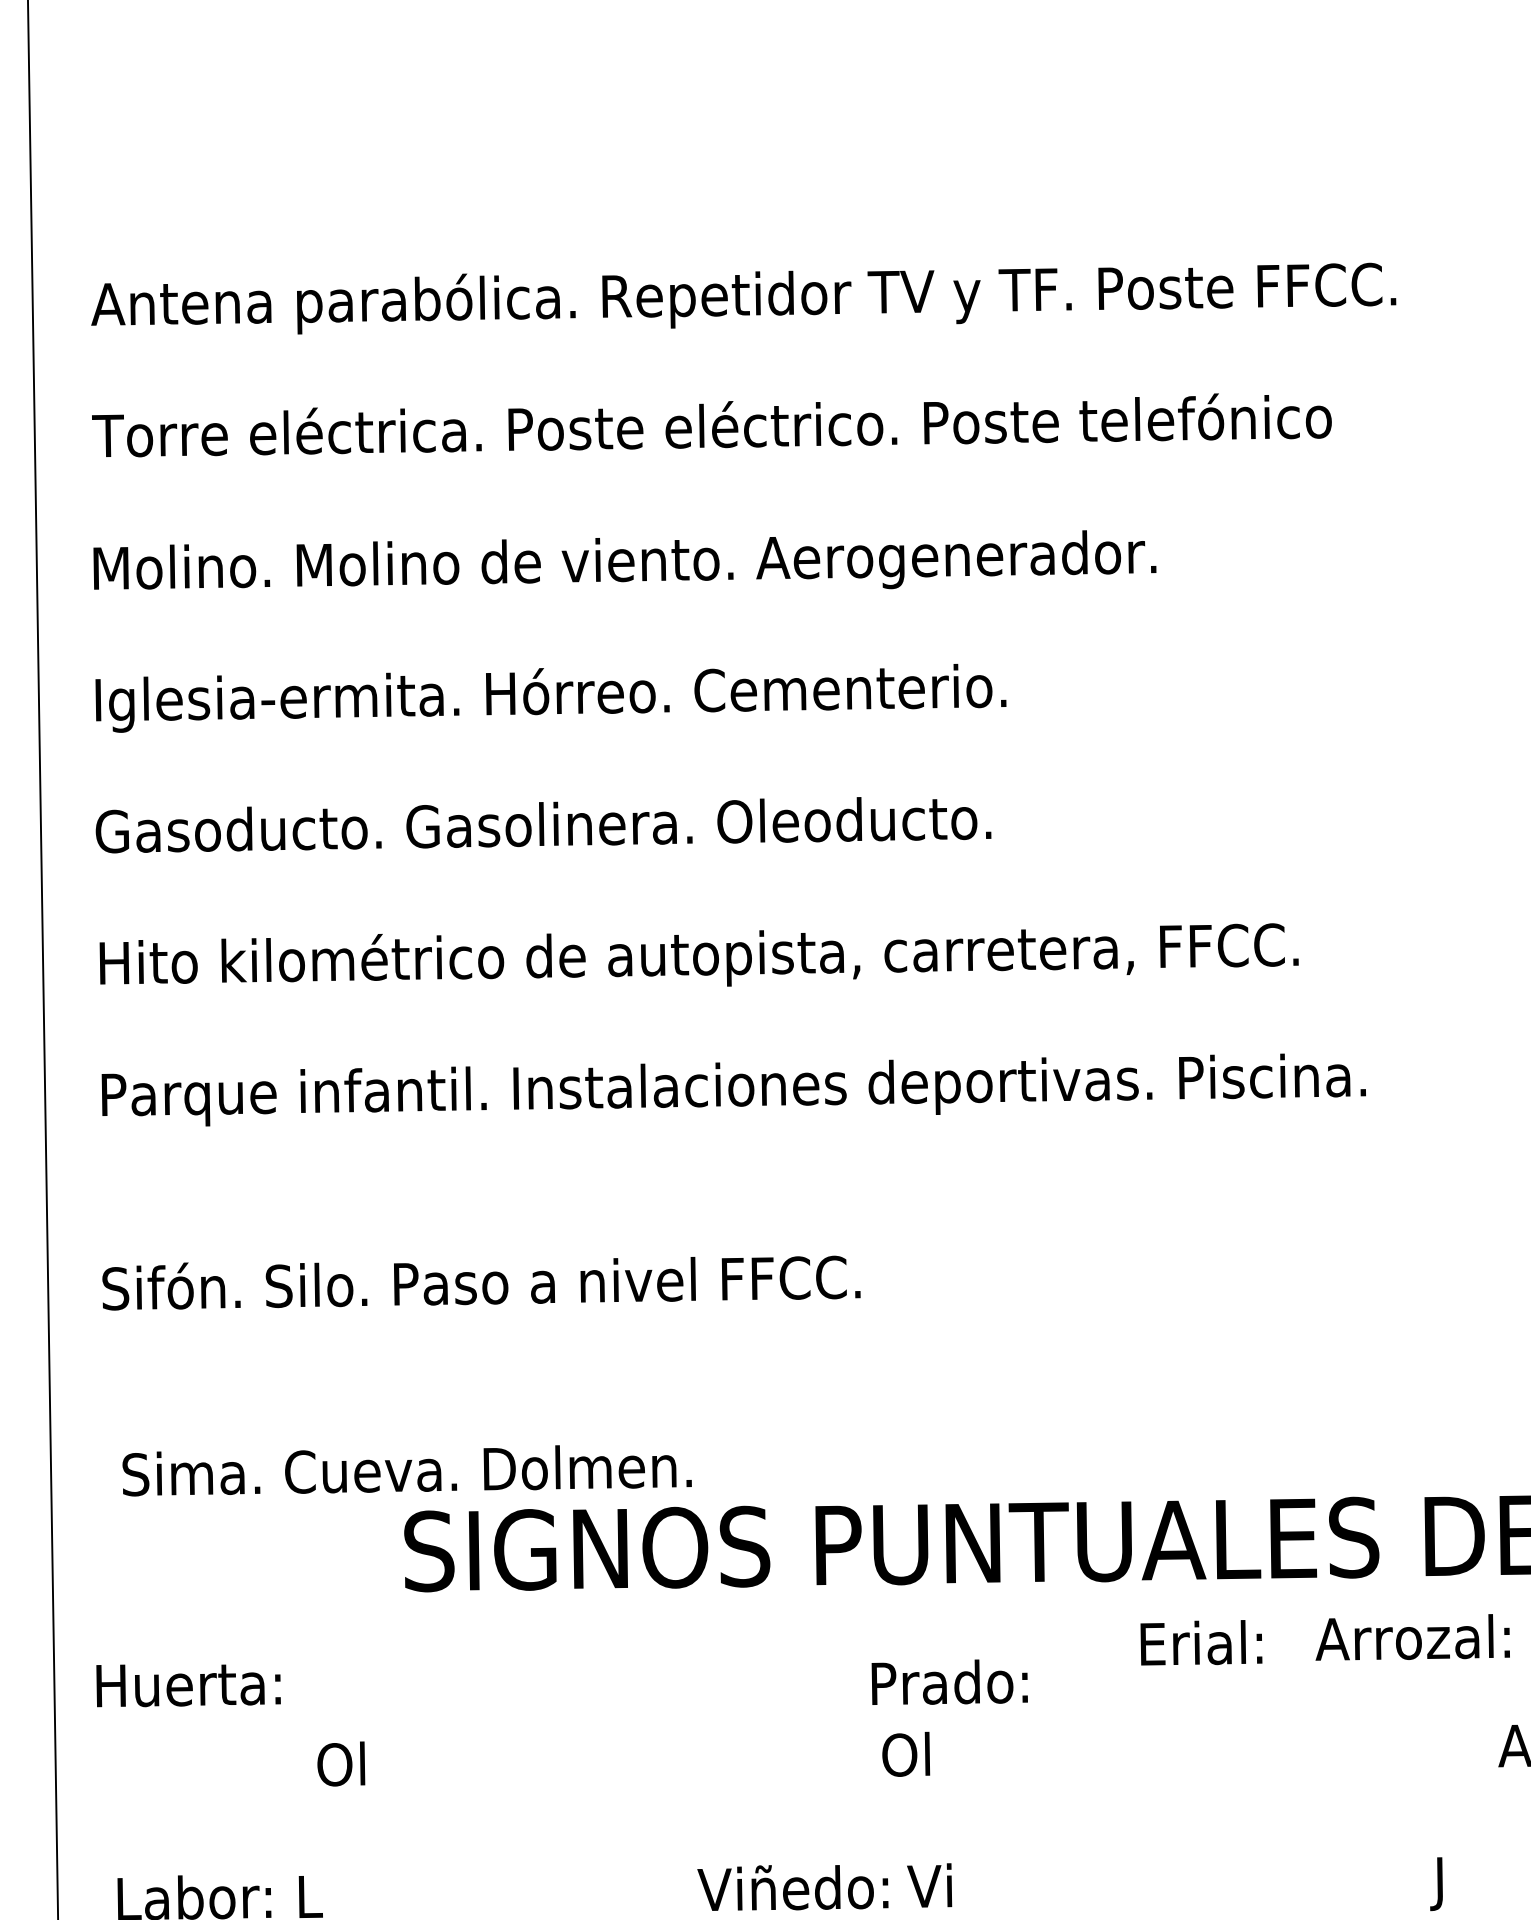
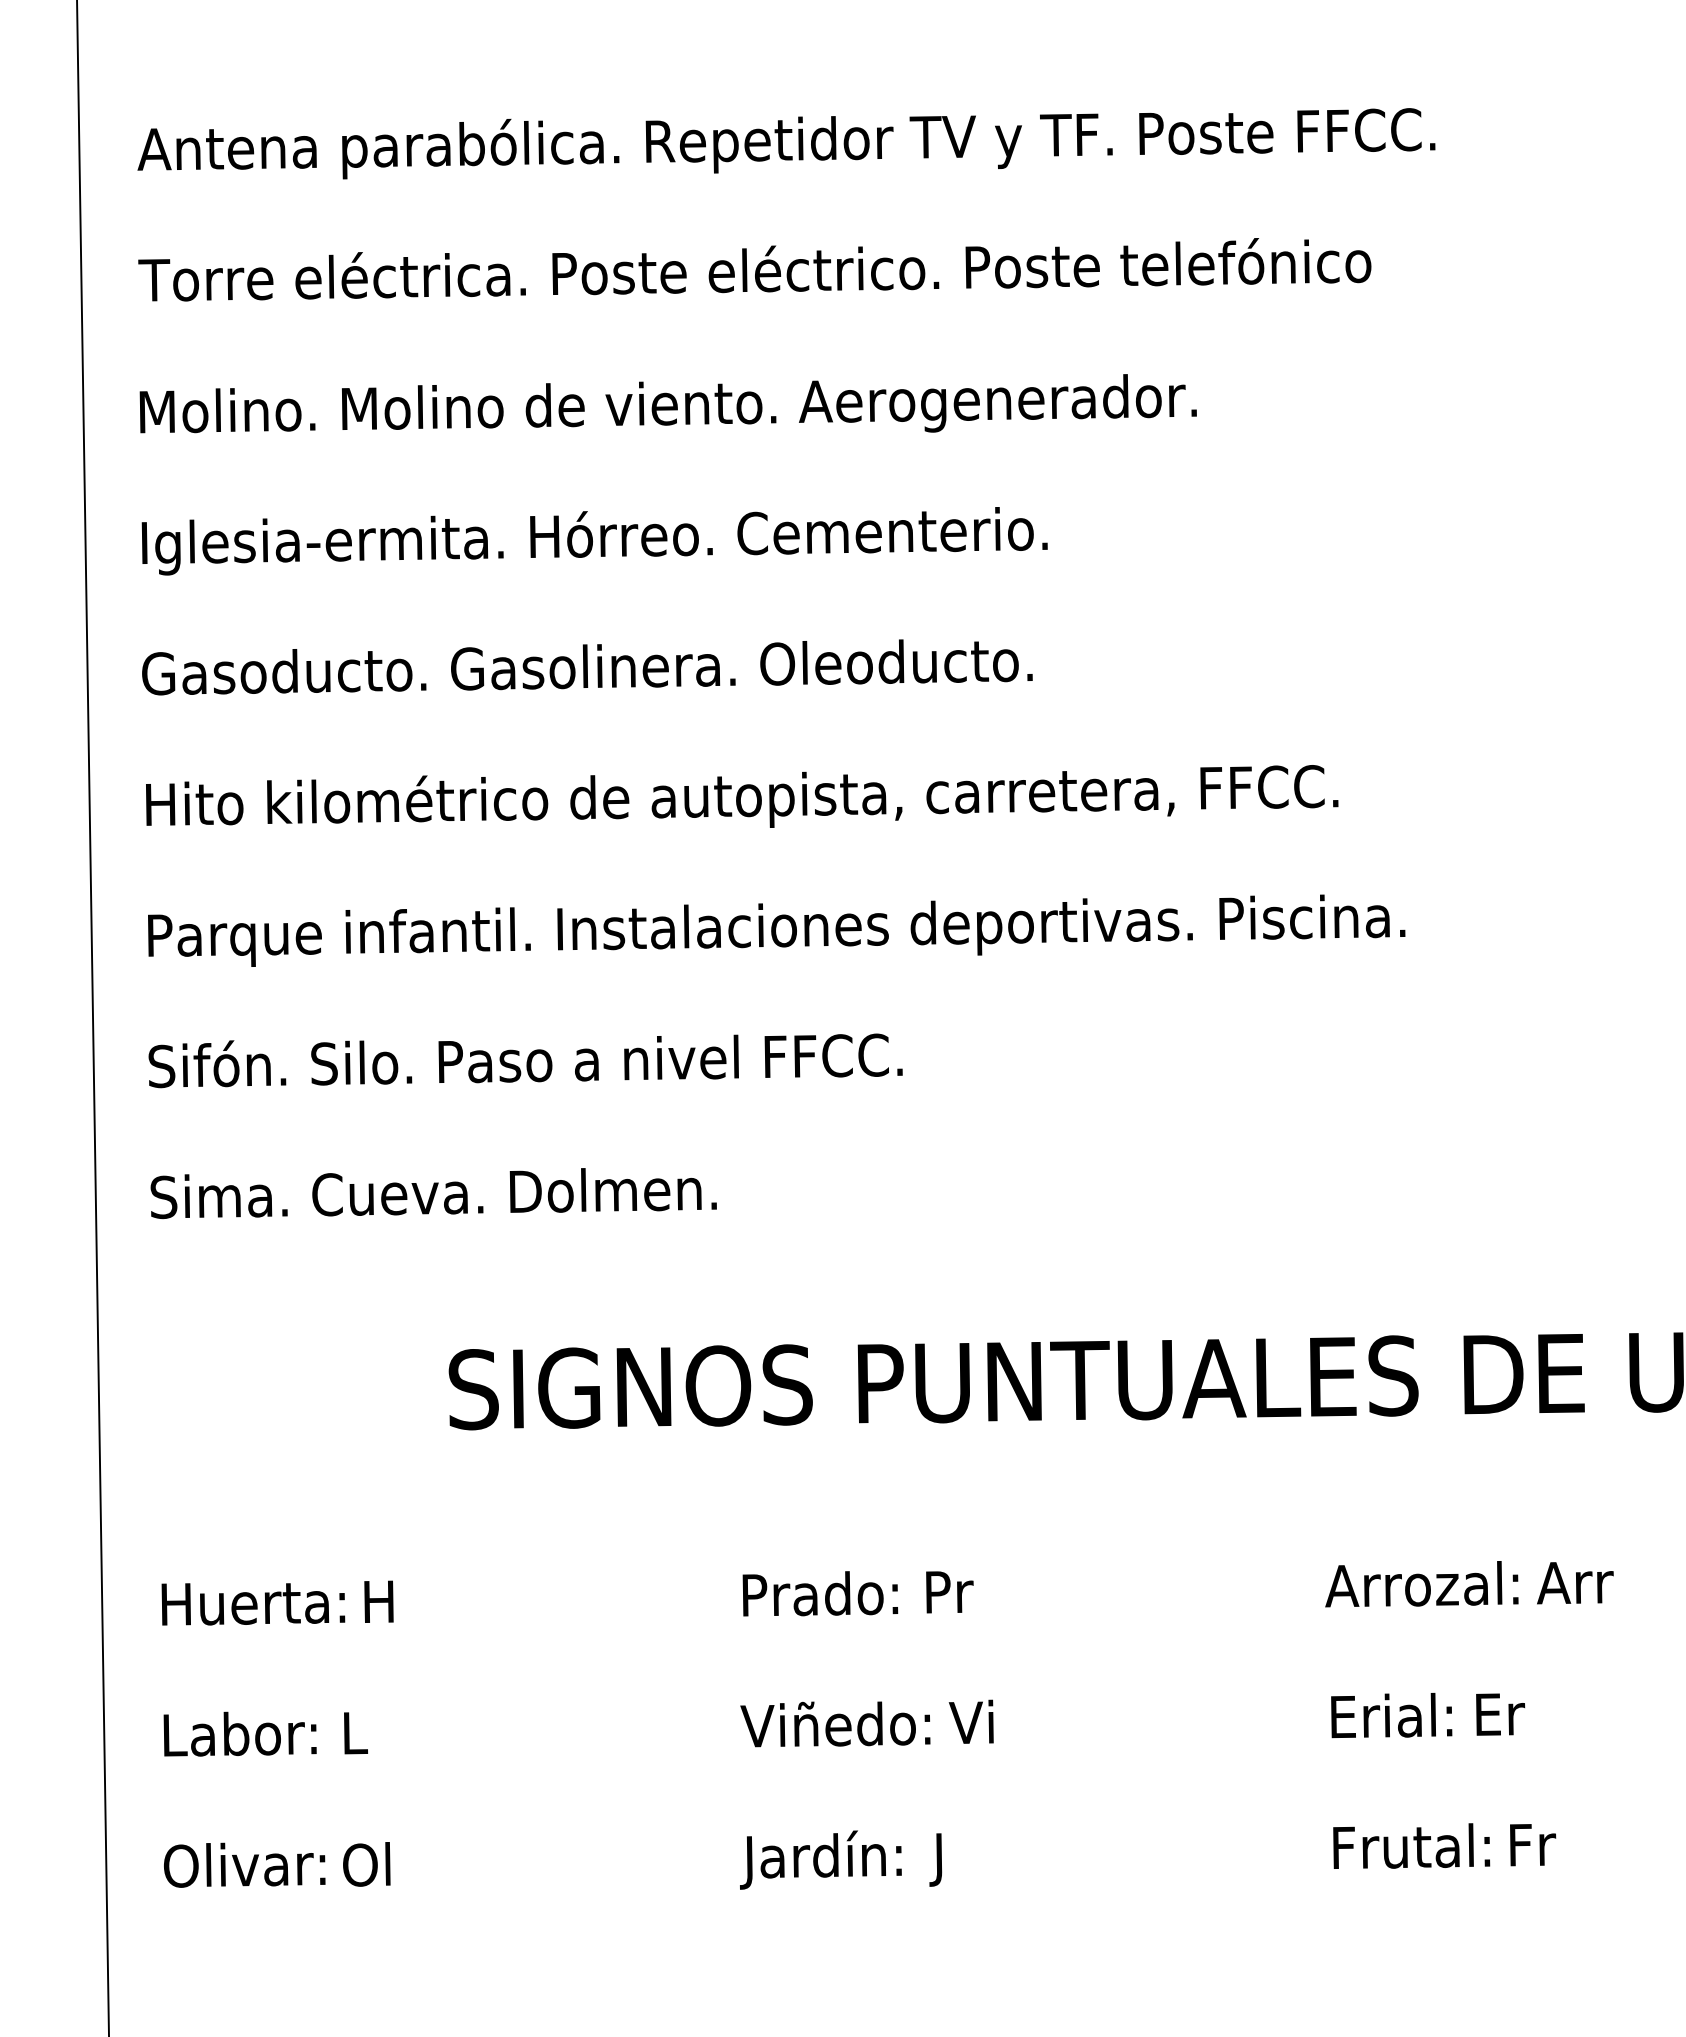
text: (481, 1282) -> (525, 1060), moved
text: (406, 1470) -> (433, 1193), moved
text: (1412, 1637) -> (1421, 1584), moved
text: (1201, 1642) -> (1391, 1715), moved
text: (949, 1681) -> (820, 1593), moved
text: (188, 1686) -> (253, 1604), moved
text: (906, 1754) -> (948, 1591), Ol -> Pr
text: (340, 1763) -> (385, 1600), Ol -> H
text: (1458, 1884) -> (1497, 1720), J -> Er

